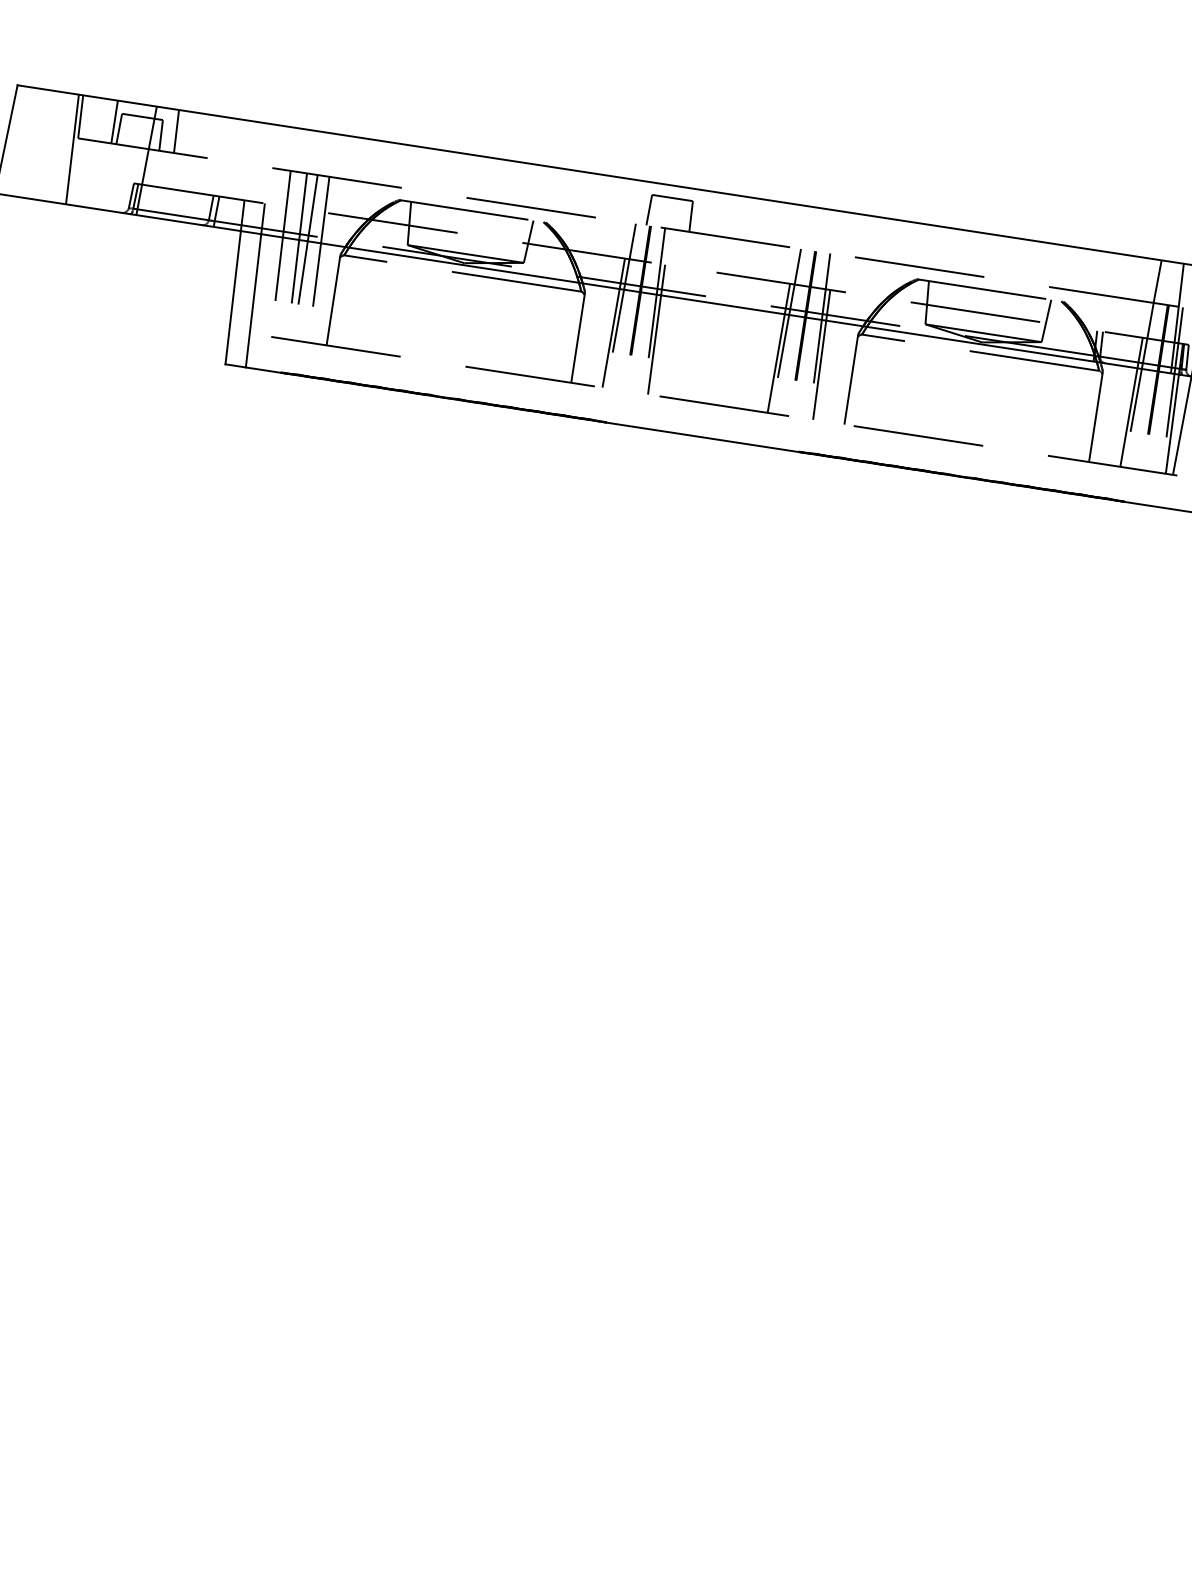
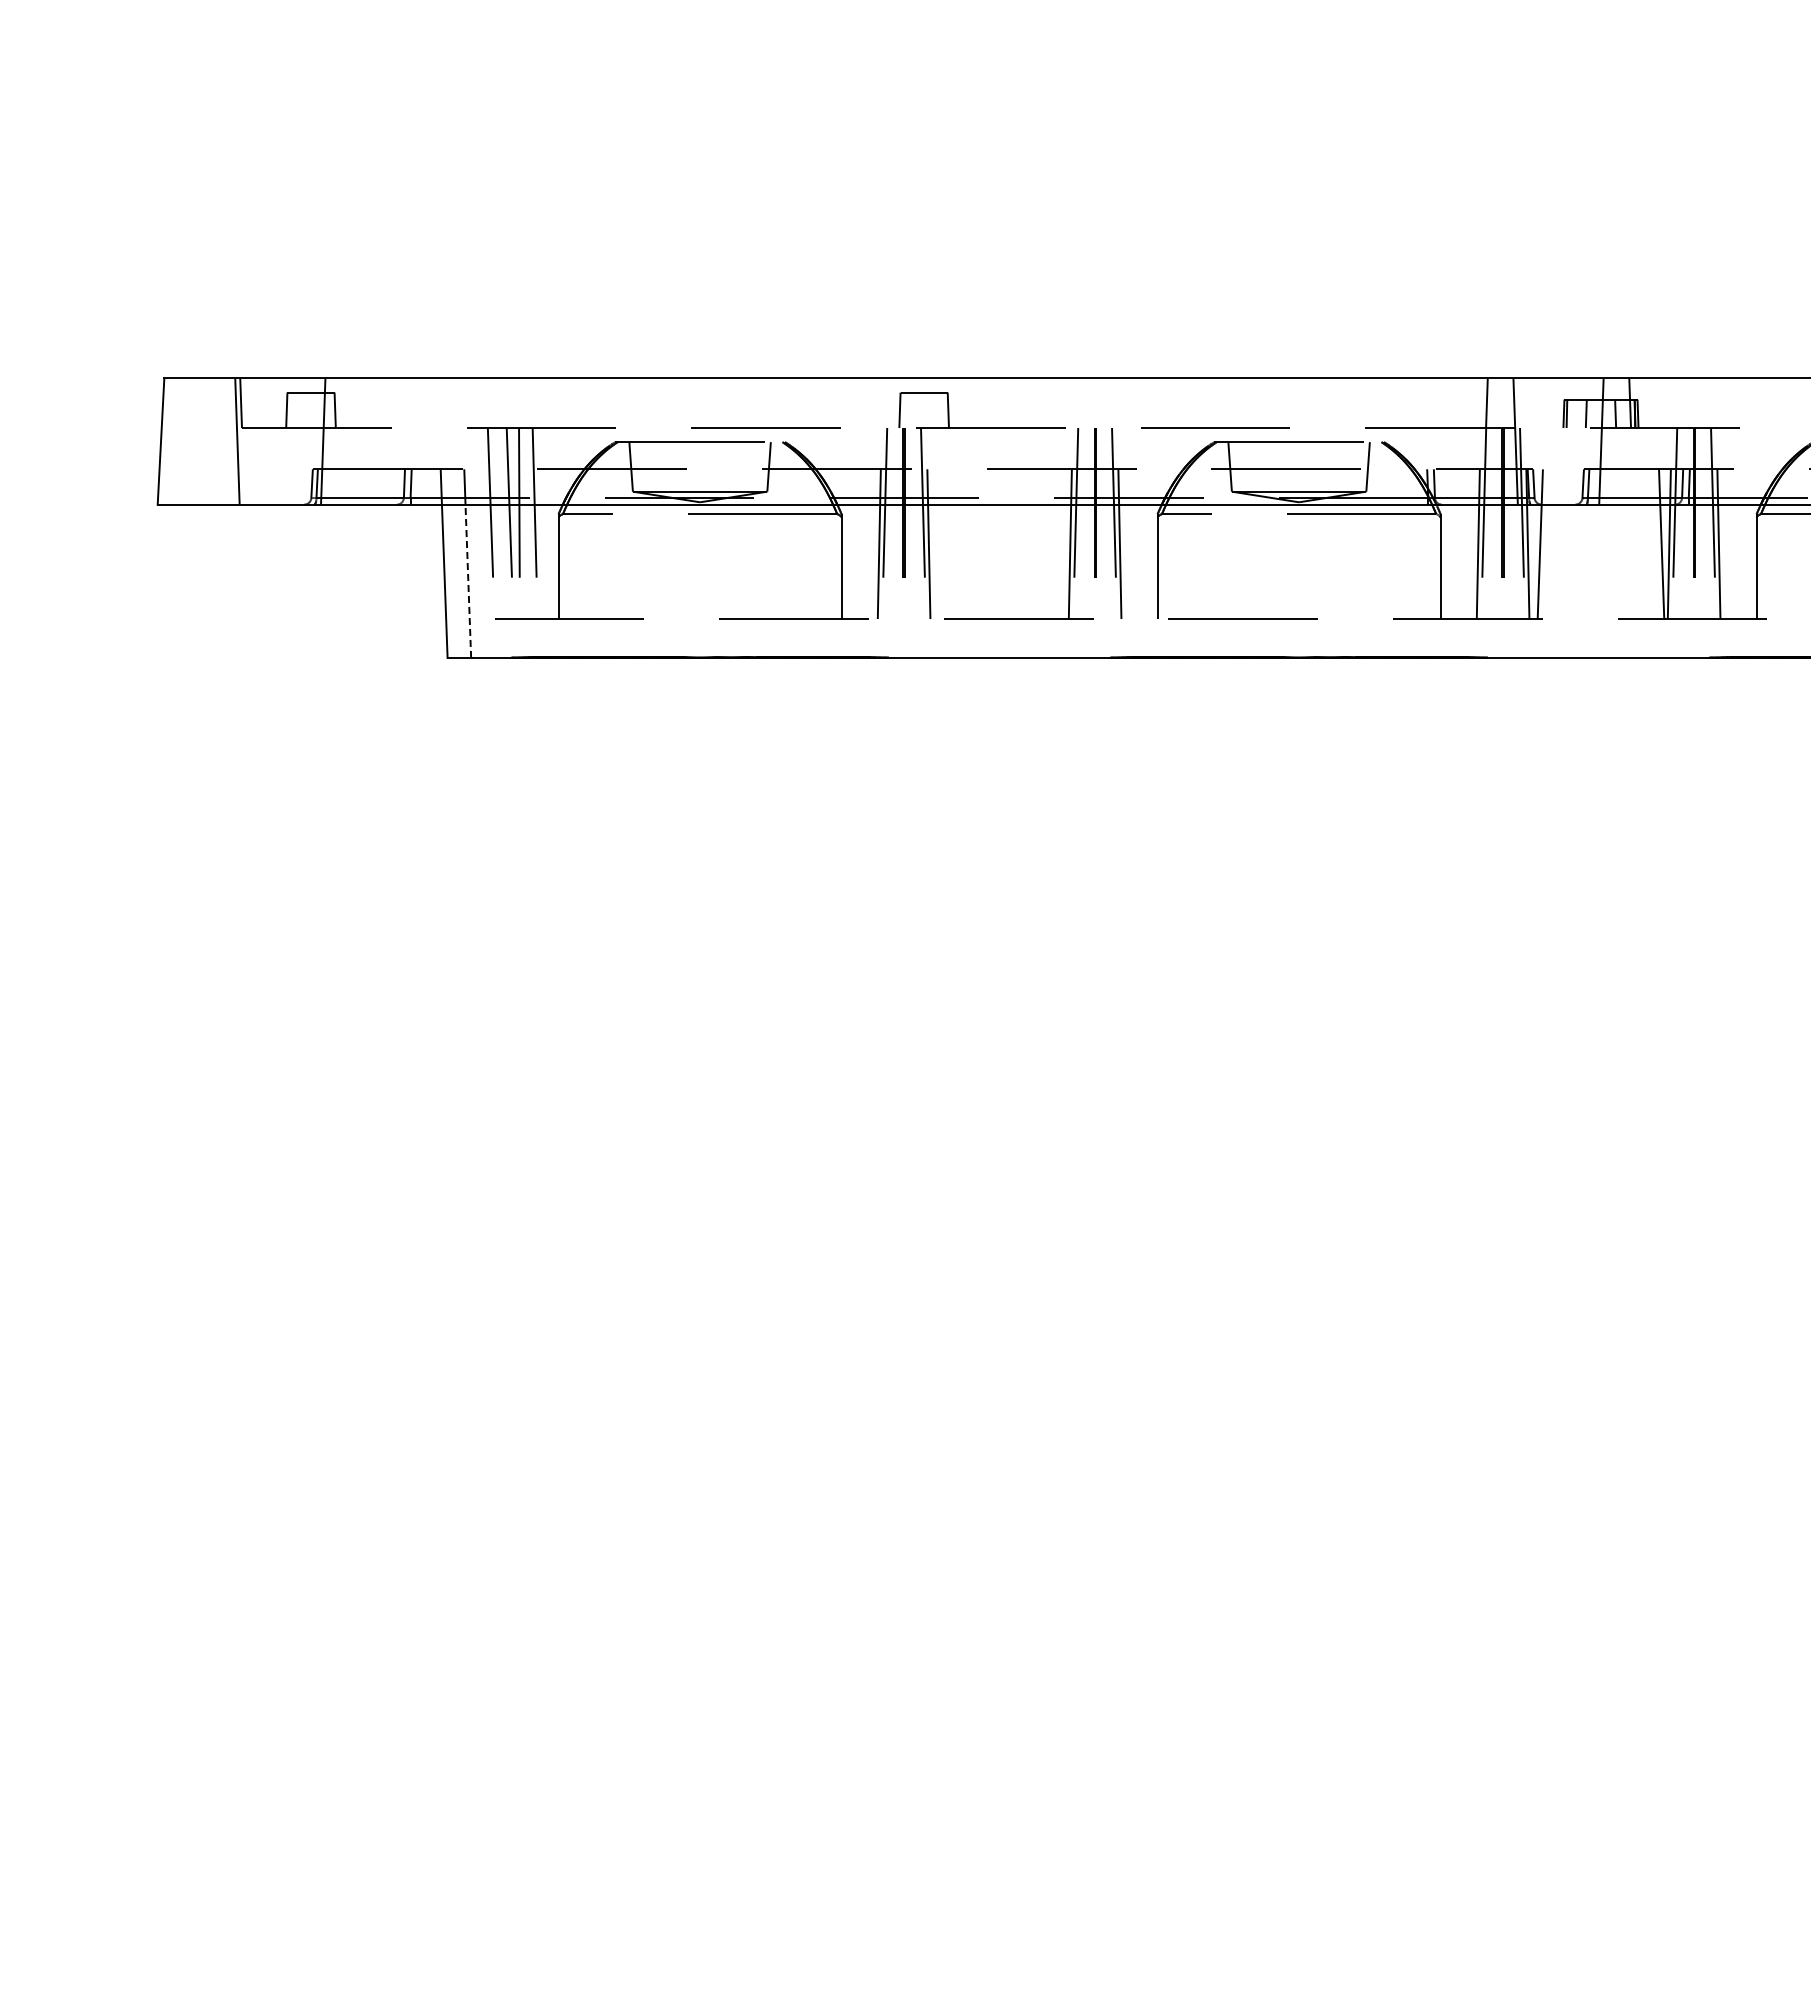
line: (114, 122) -> (280, 403), removed
line: (176, 131) -> (351, 403), removed
line: (253, 301) -> (468, 581), solid -> dashed

